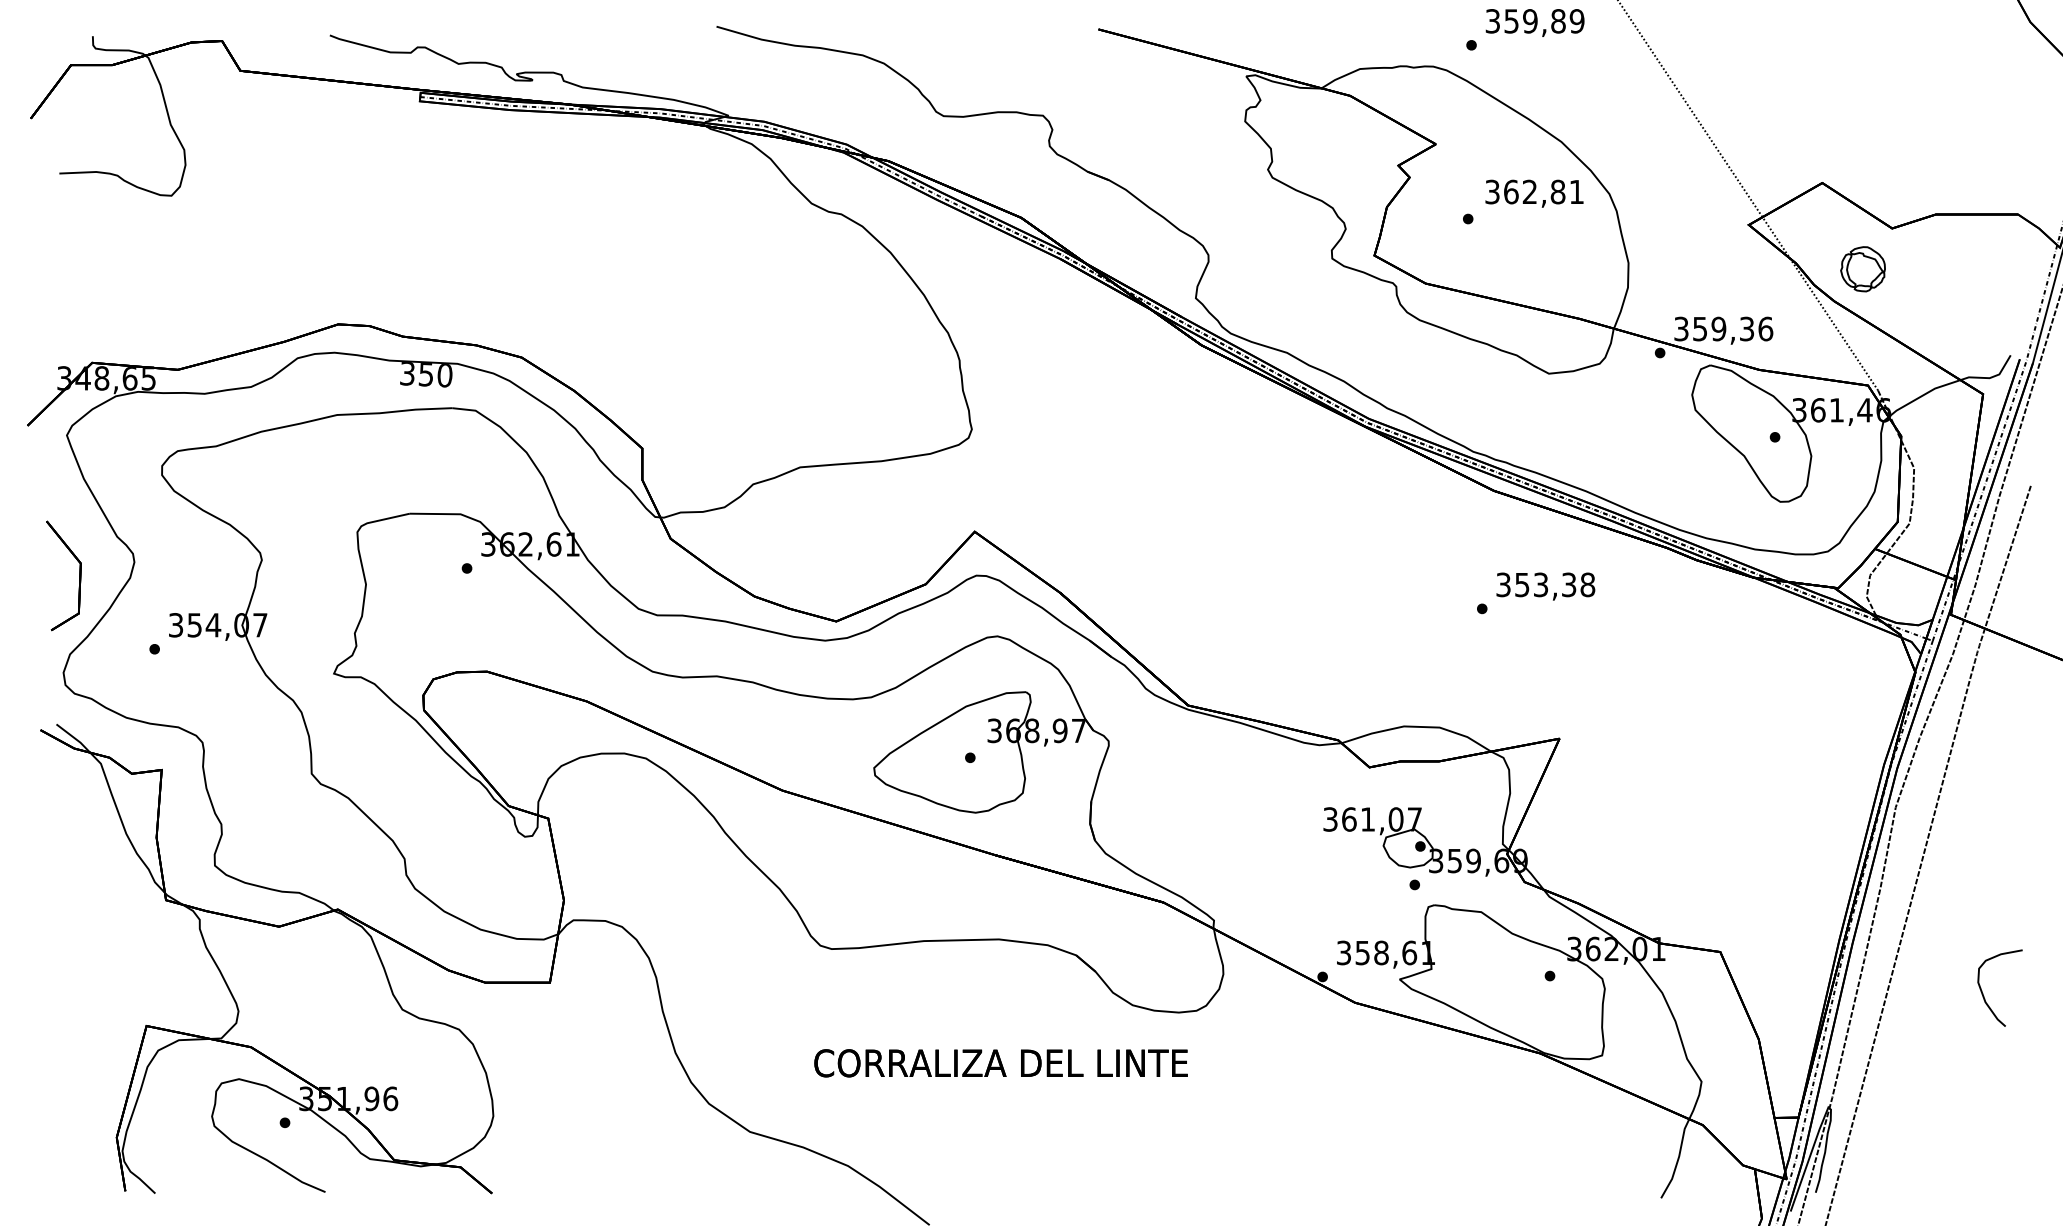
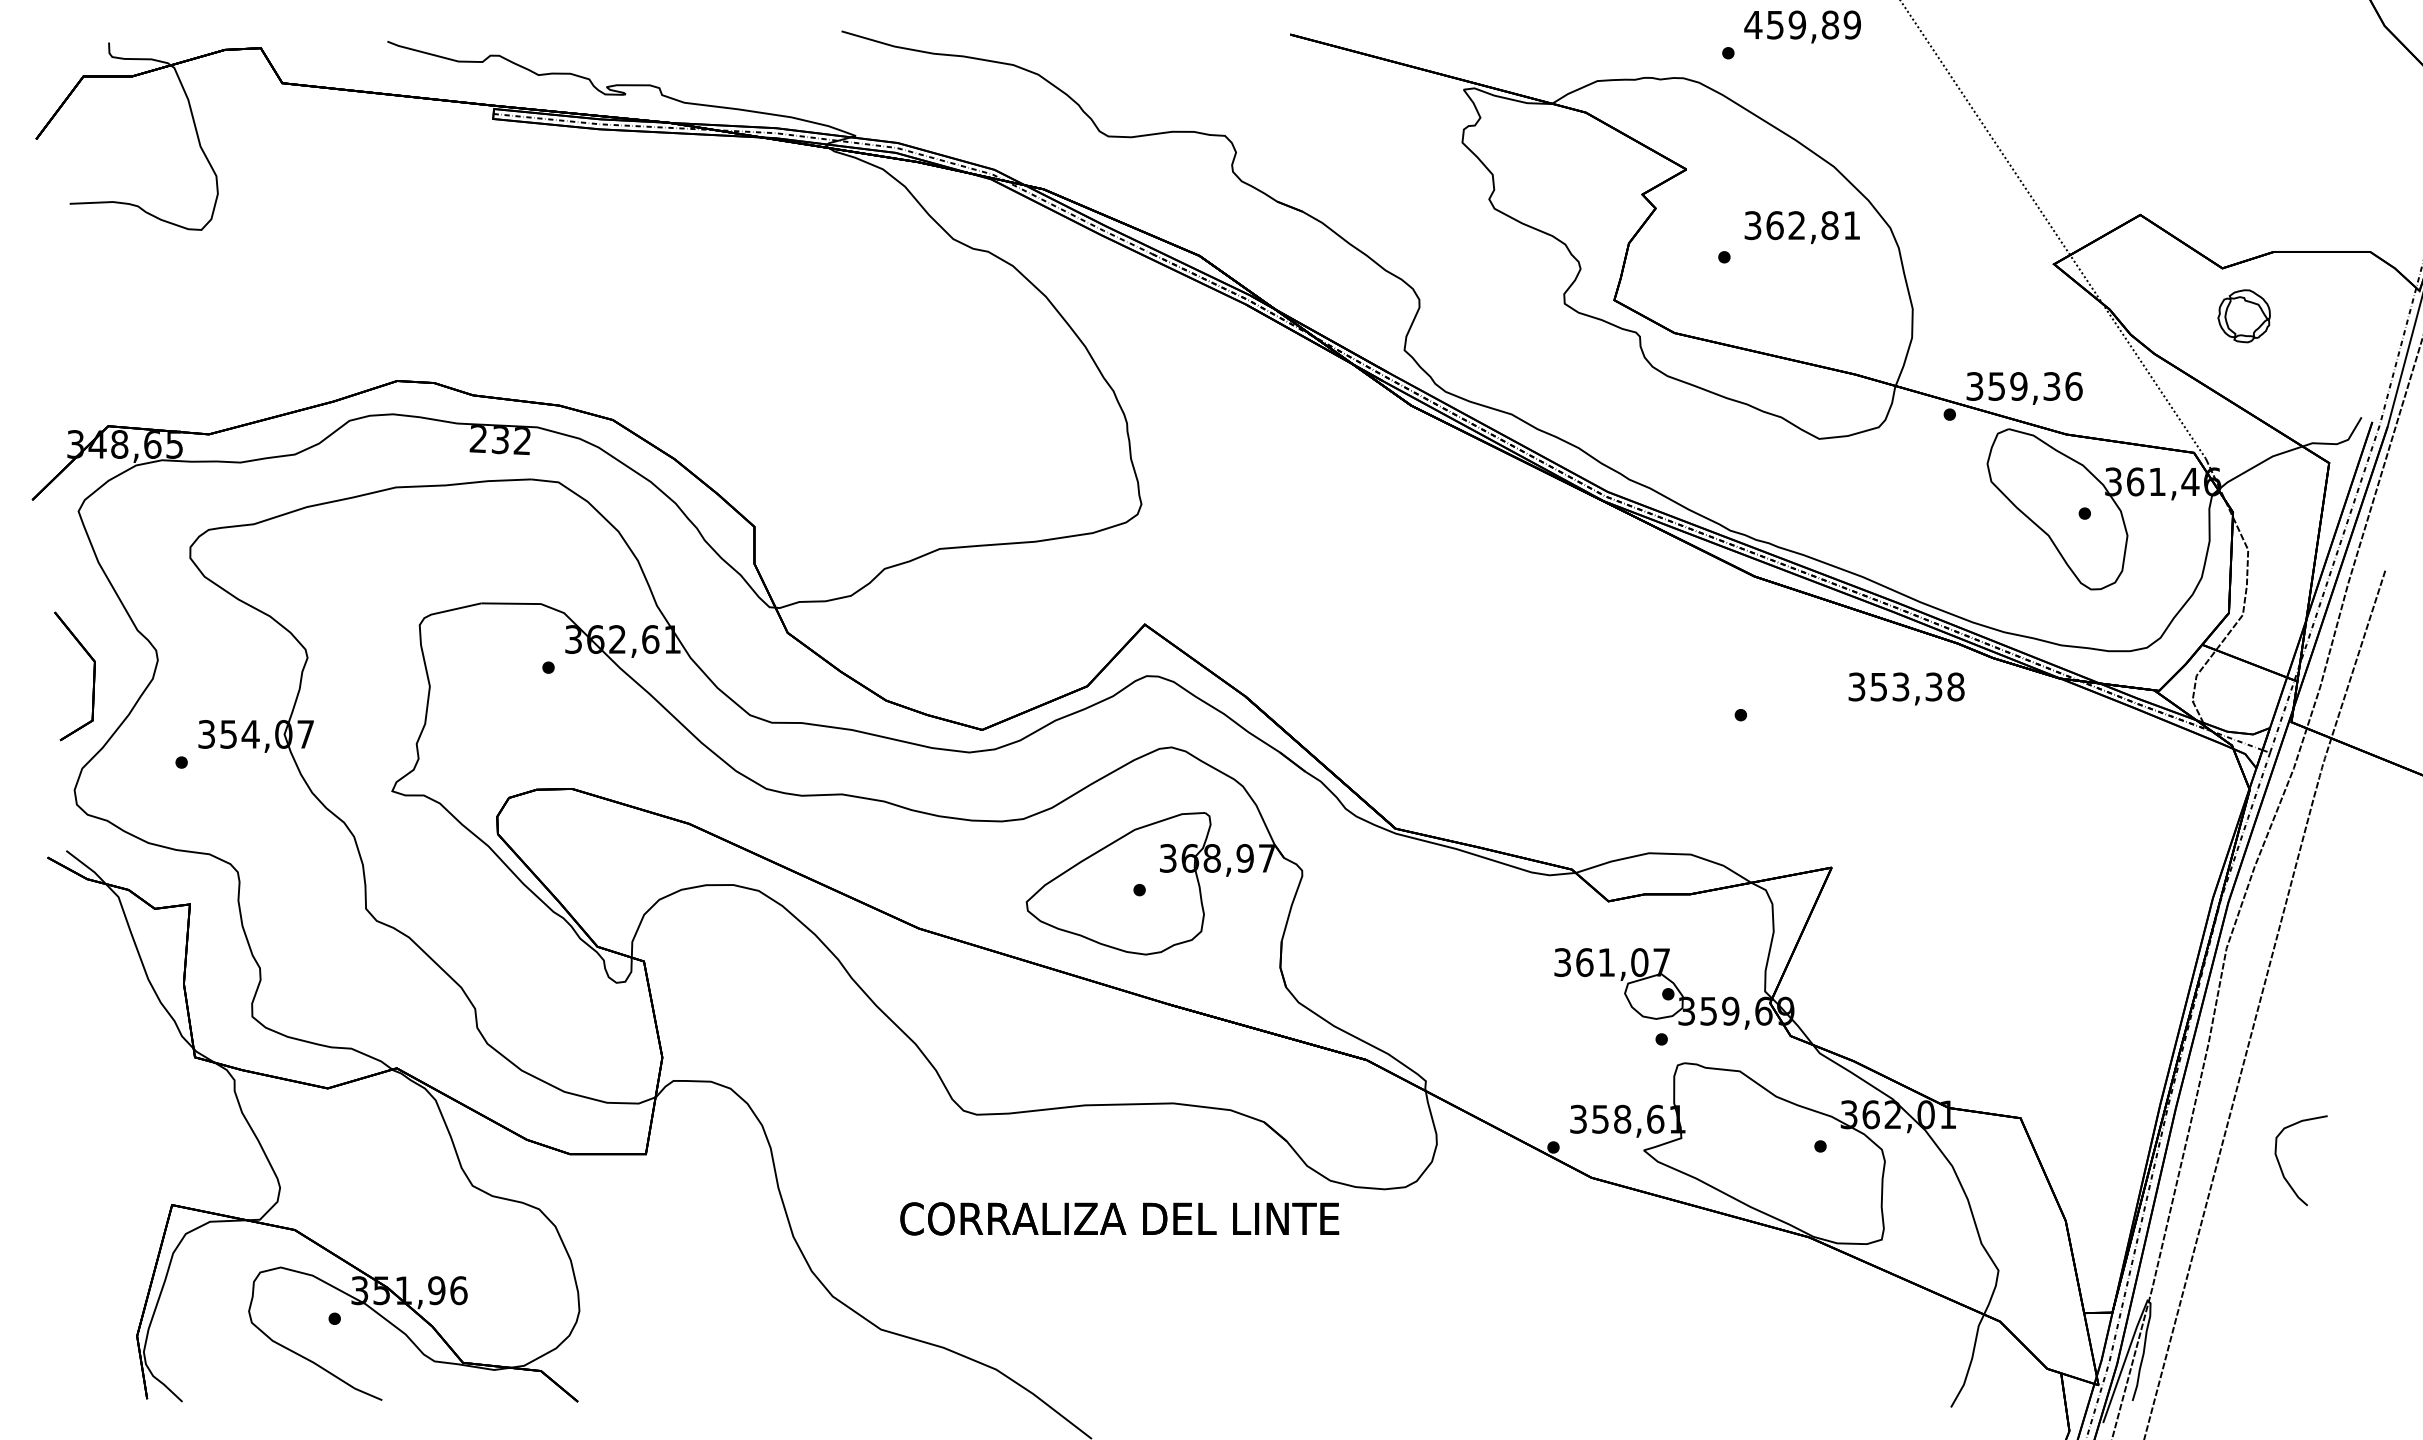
text: (1492, 20) -> (1753, 24), 359,89 -> 459,89
part: (1862, 269) -> (2243, 316), moved
text: (426, 375) -> (500, 440), 350 -> 232
text: (1545, 586) -> (1906, 688), moved
curve: (1983, 993) -> (2281, 1166), moved
text: (1000, 1062) -> (1119, 1218), moved

